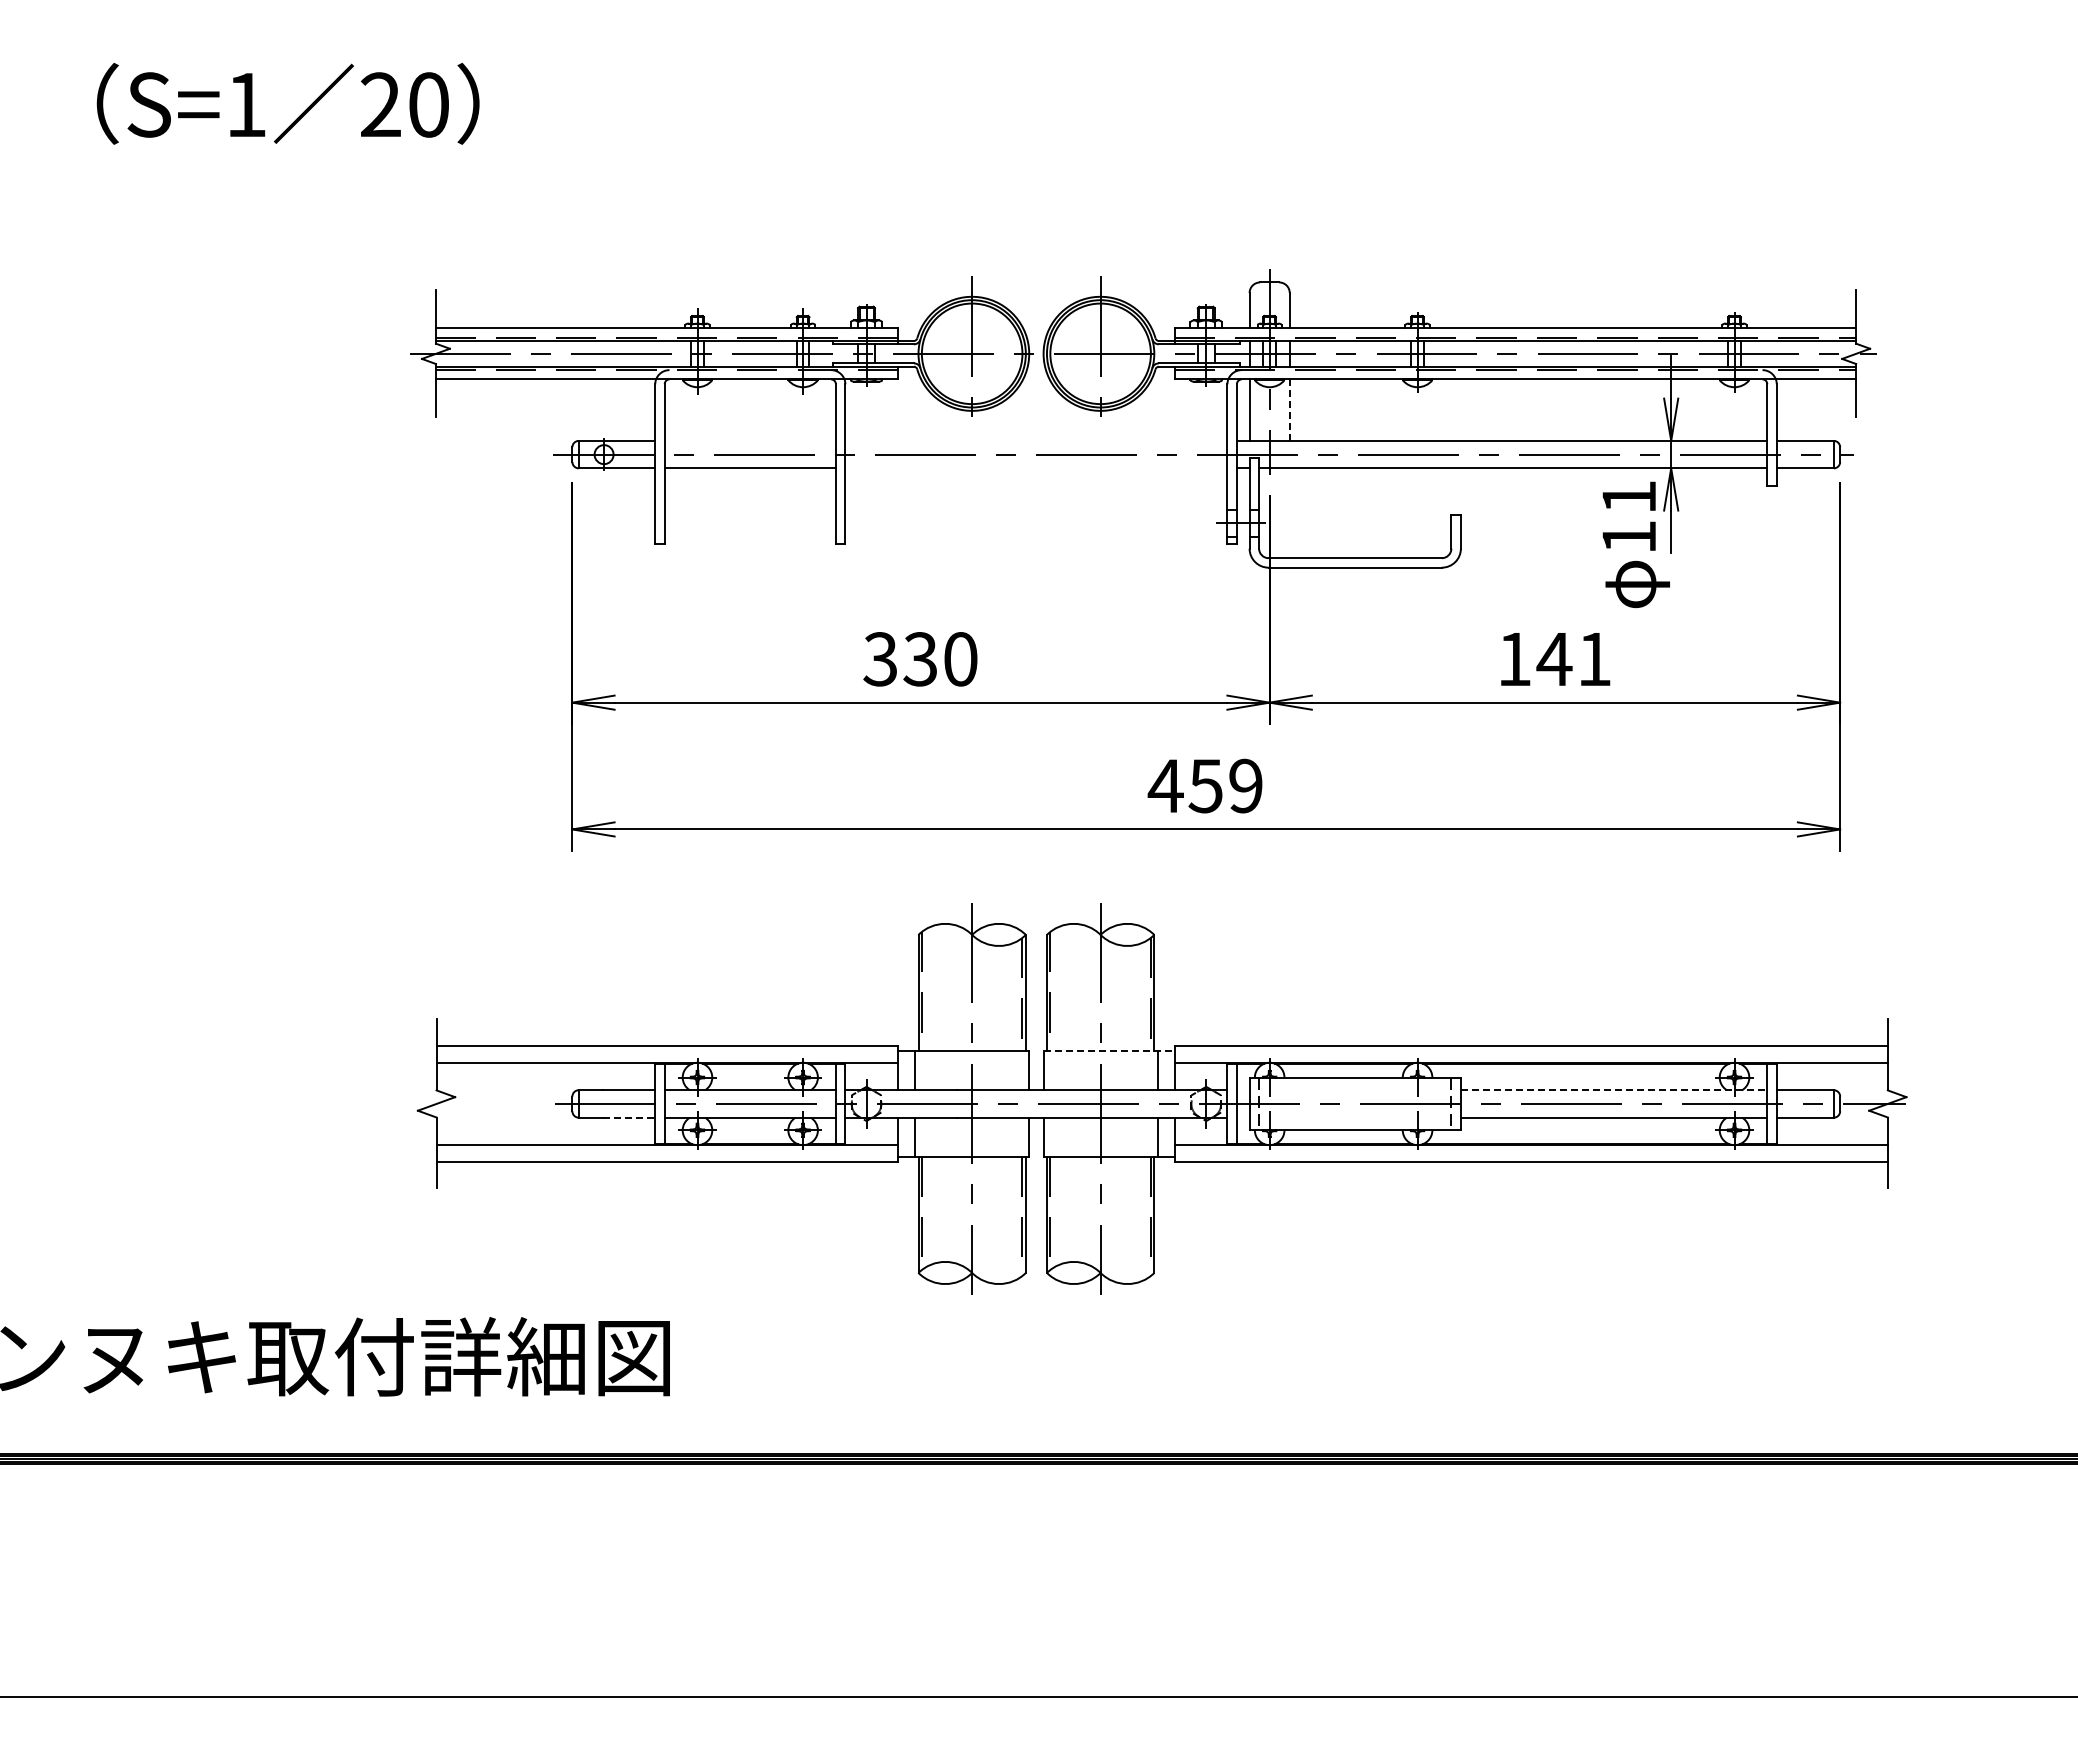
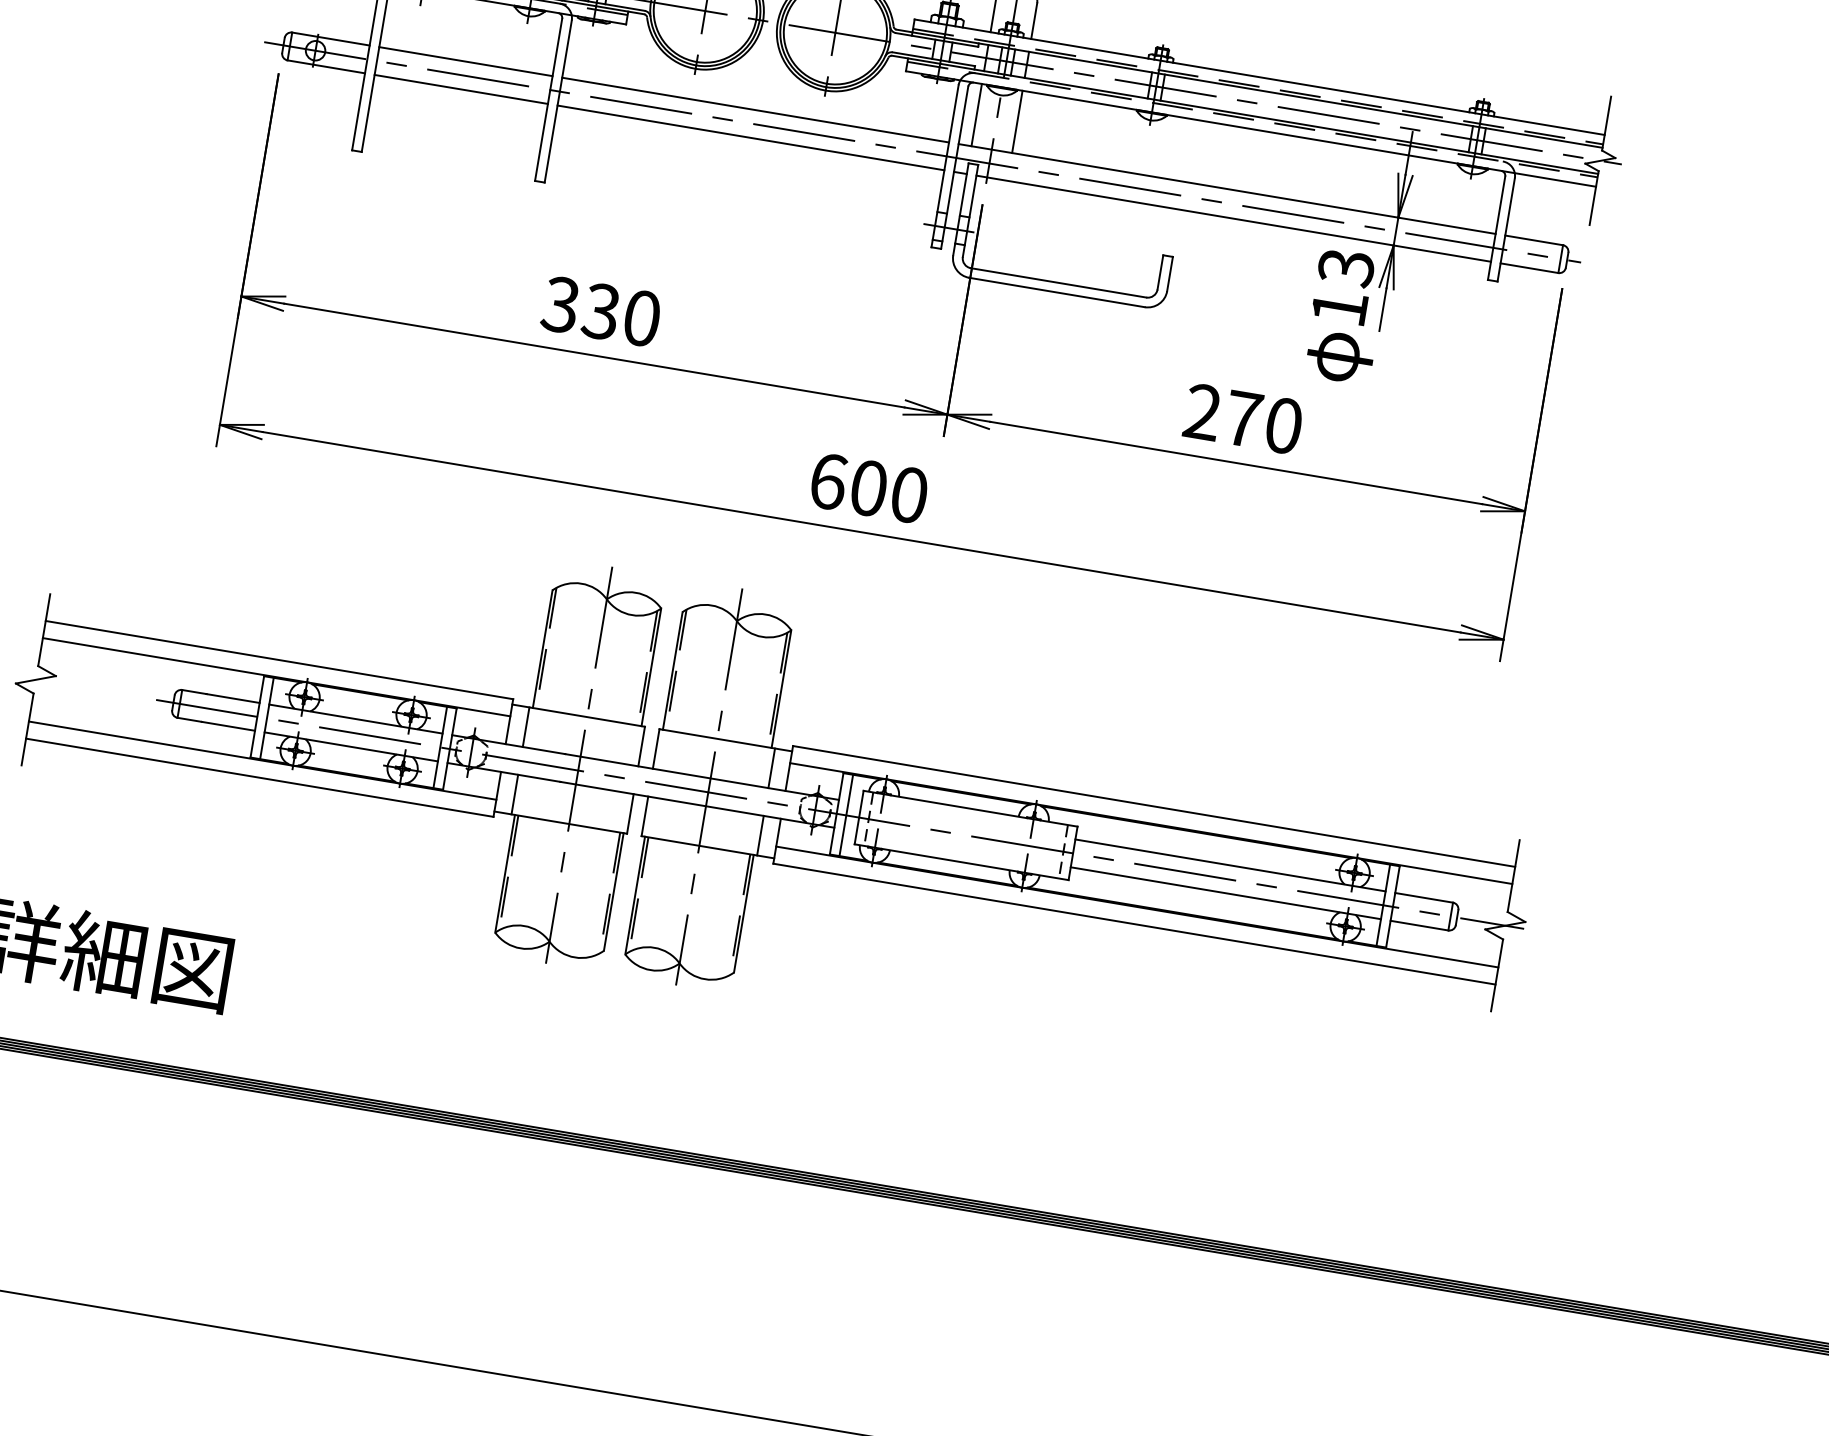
line: (1289, 410) -> (1017, 122), dashed -> solid
line: (749, 440) -> (465, 61), added
line: (1036, 440) -> (755, 109), added
line: (1036, 468) -> (751, 138), added
text: (1629, 497) -> (1346, 267), 11 -> 13
text: (1554, 659) -> (1243, 419), 141 -> 270
text: (1204, 785) -> (867, 487), 459 -> 600
line: (1109, 1051) -> (726, 740), dashed -> solid
line: (1614, 1090) -> (1230, 865), dashed -> solid
line: (629, 1117) -> (228, 726), dashed -> solid

